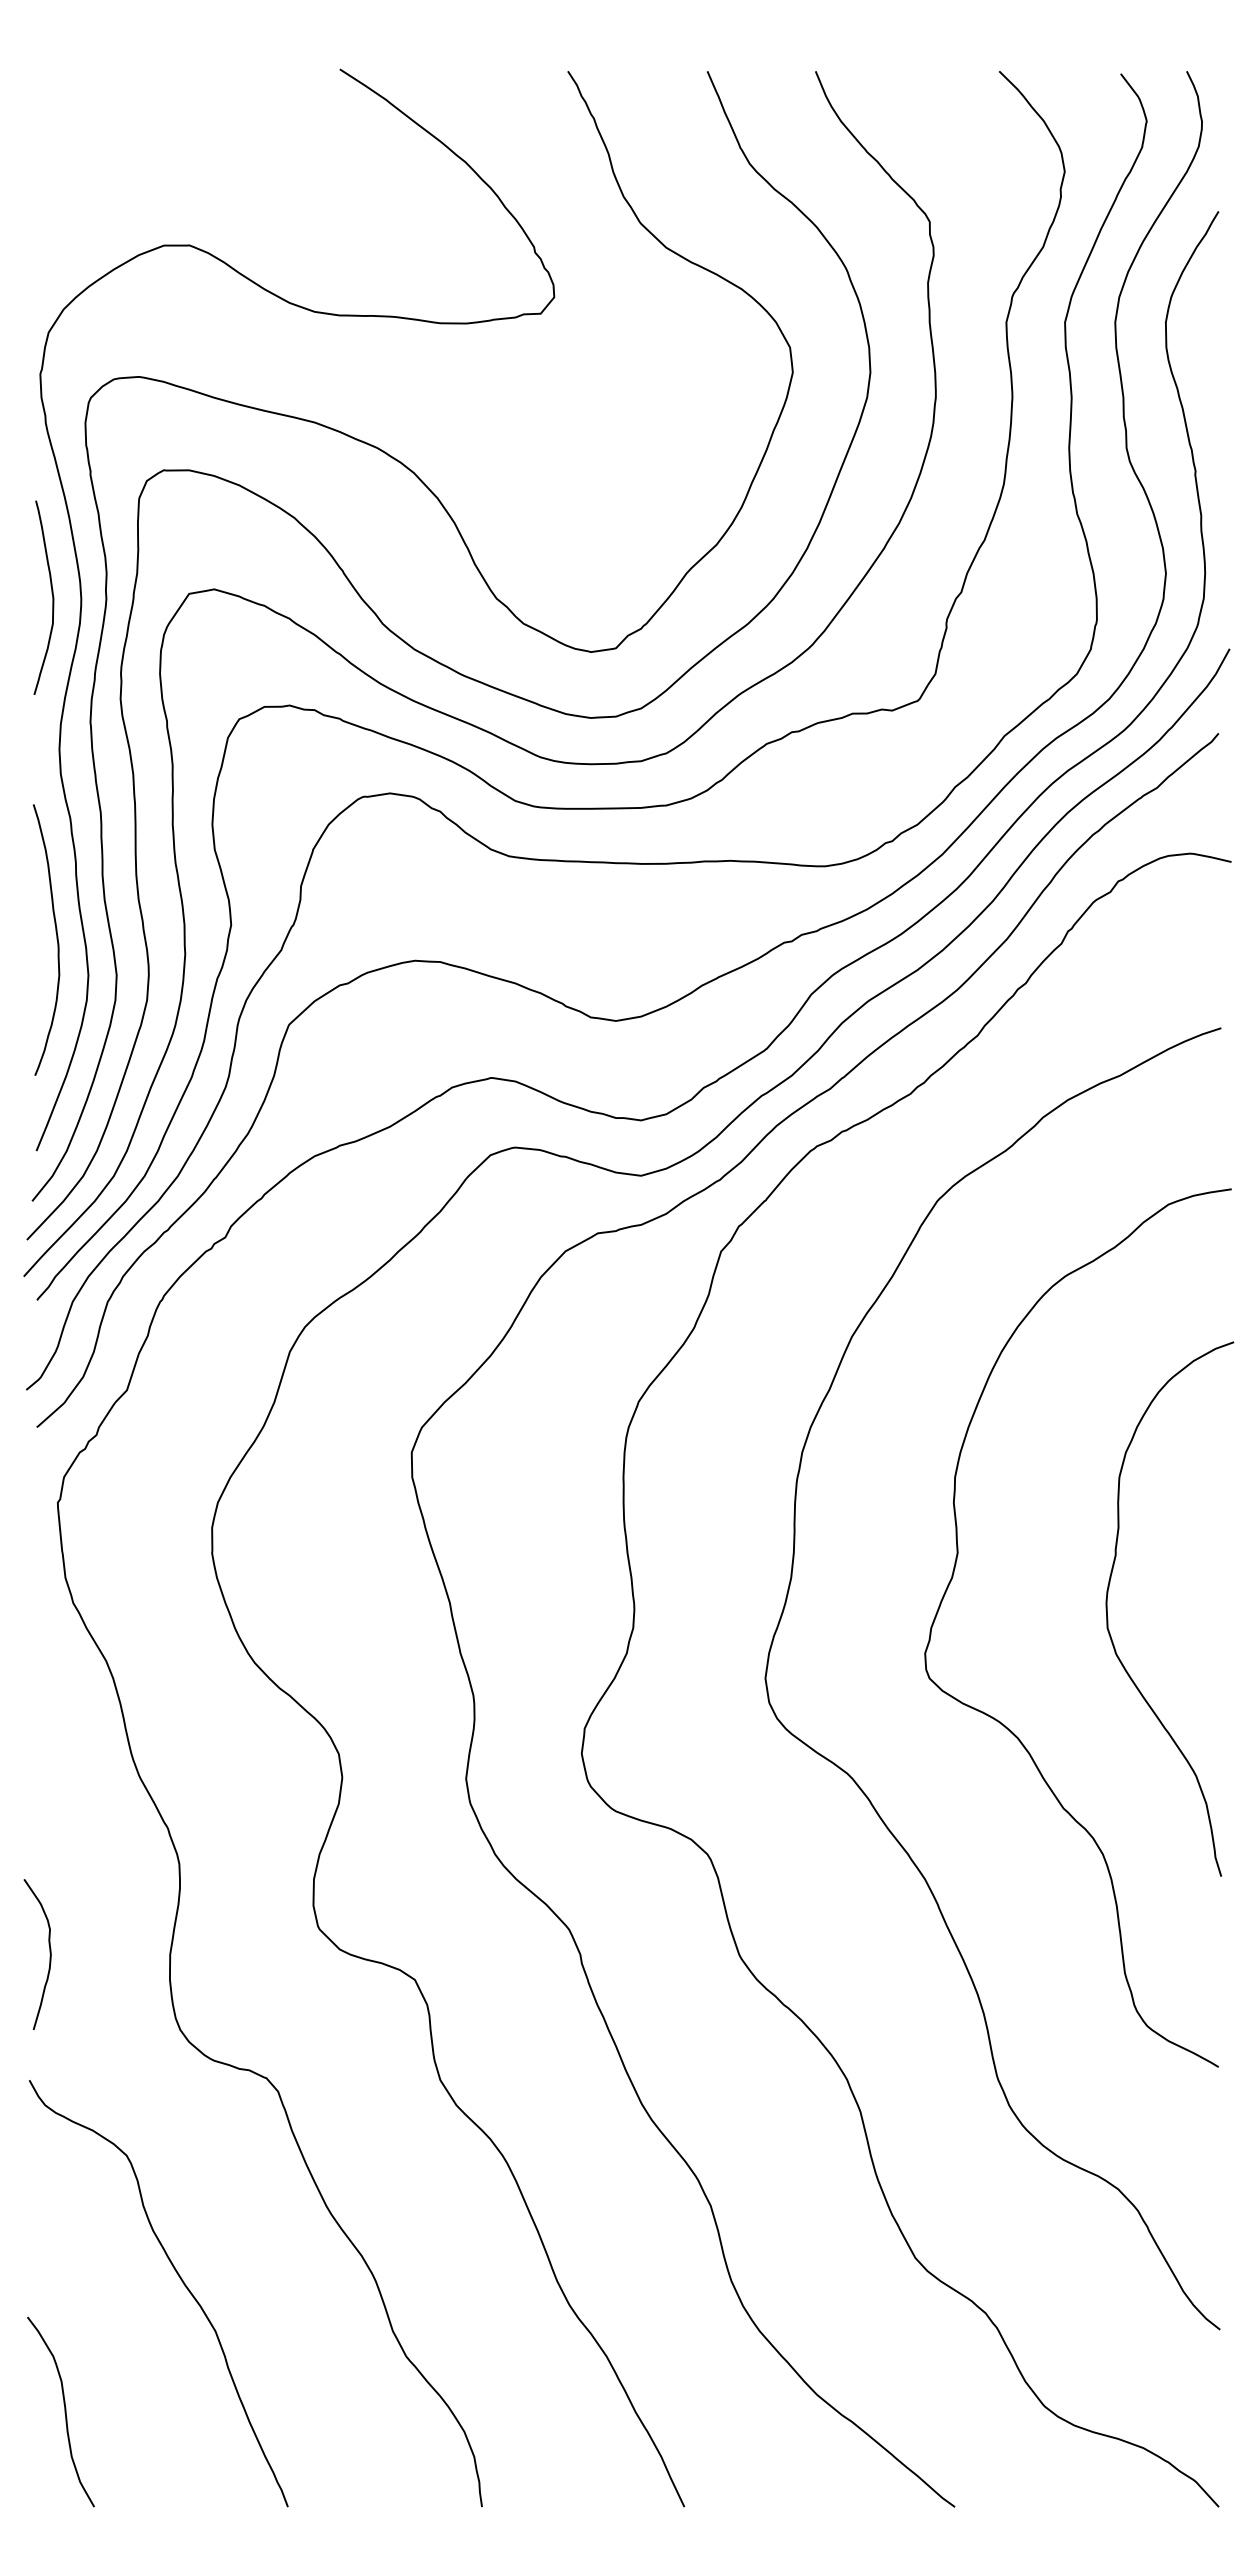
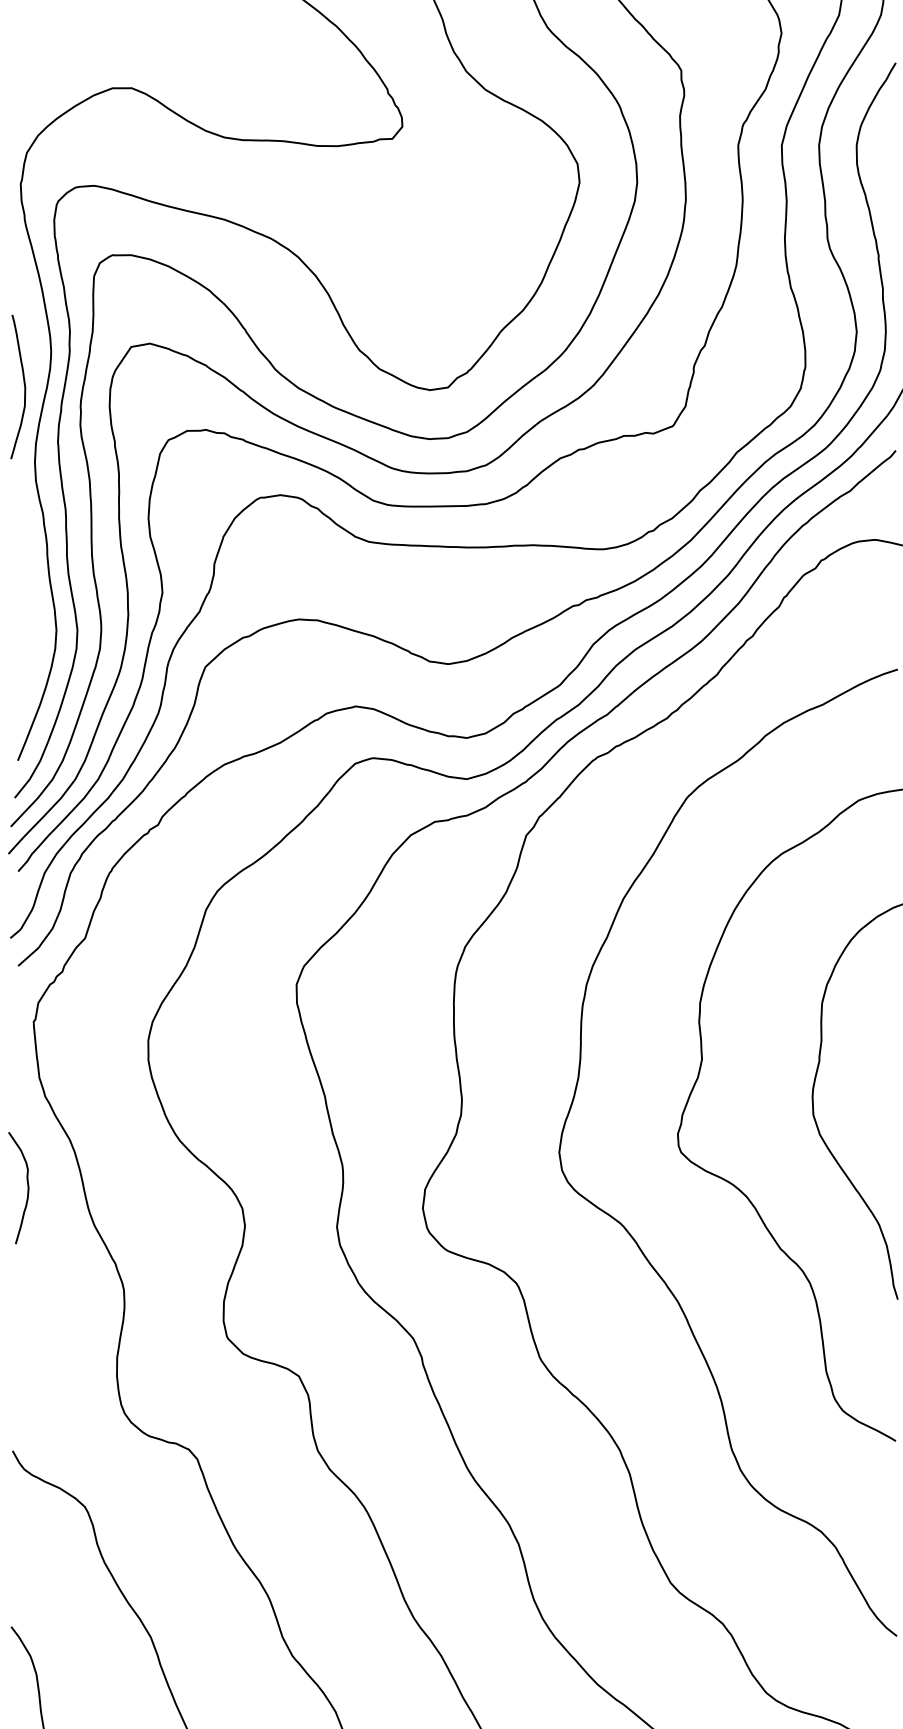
curve: (51, 593) -> (23, 383), moved
curve: (56, 939) -> (32, 603), removed
curve: (49, 1953) -> (27, 1187), moved

